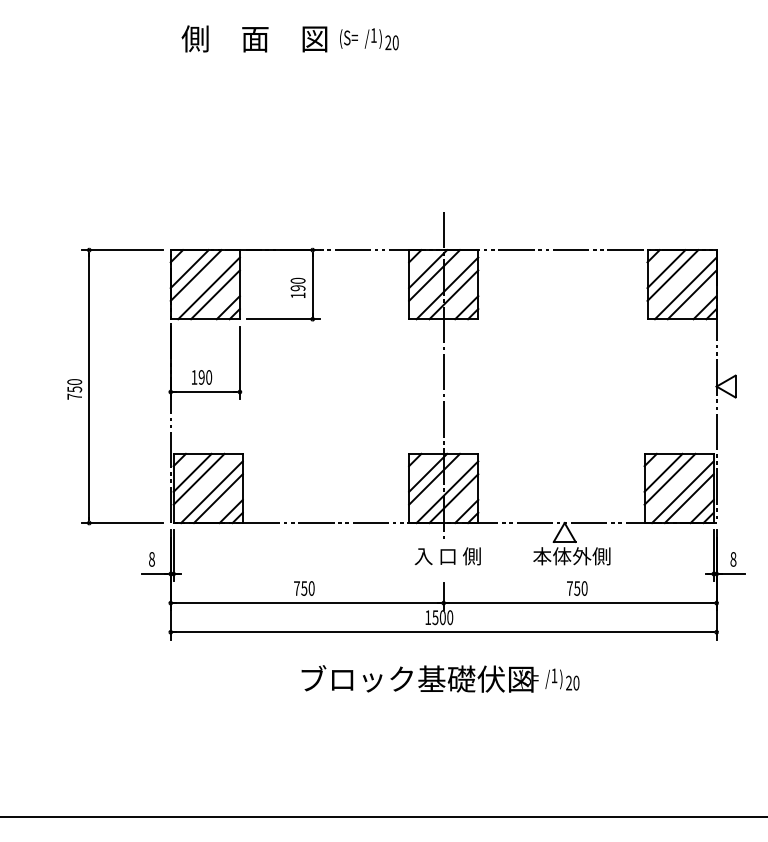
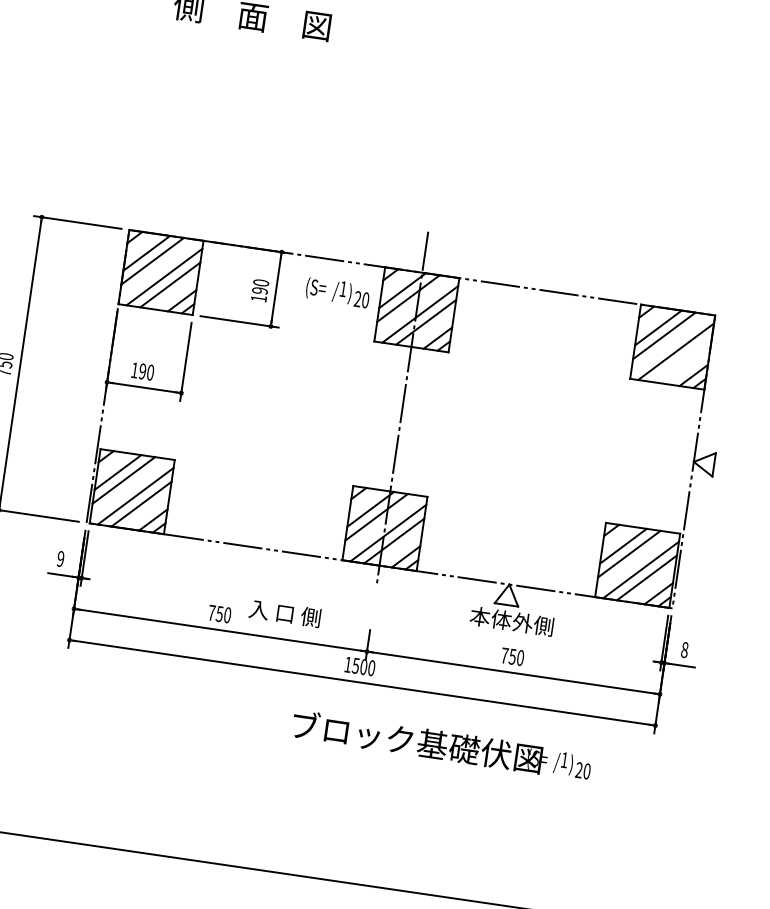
text: (369, 39) -> (338, 292), moved
line: (691, 294) -> (681, 359), removed
text: (447, 556) -> (284, 613), moved
text: (151, 559) -> (60, 559), 8 -> 9
text: (440, 678) -> (441, 745), moved

